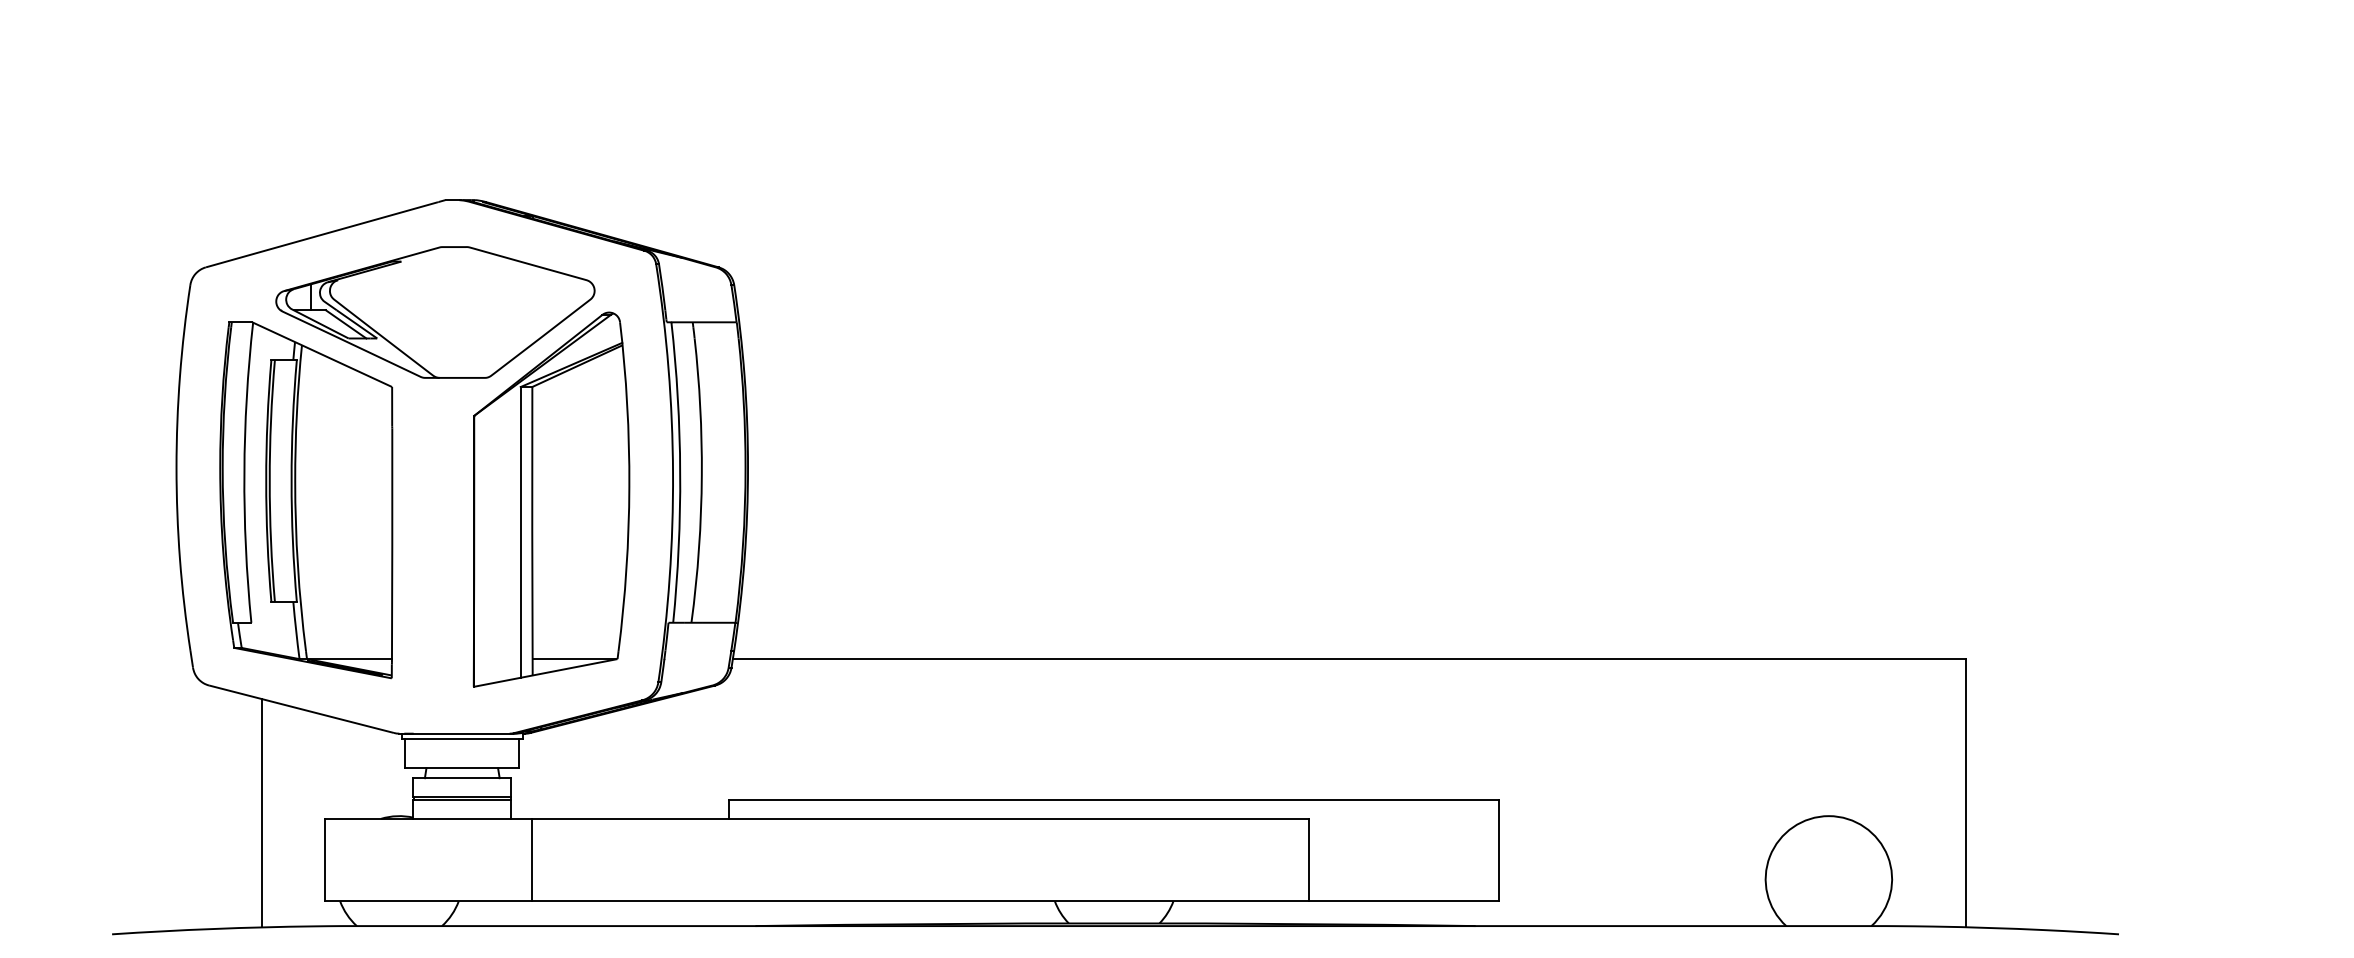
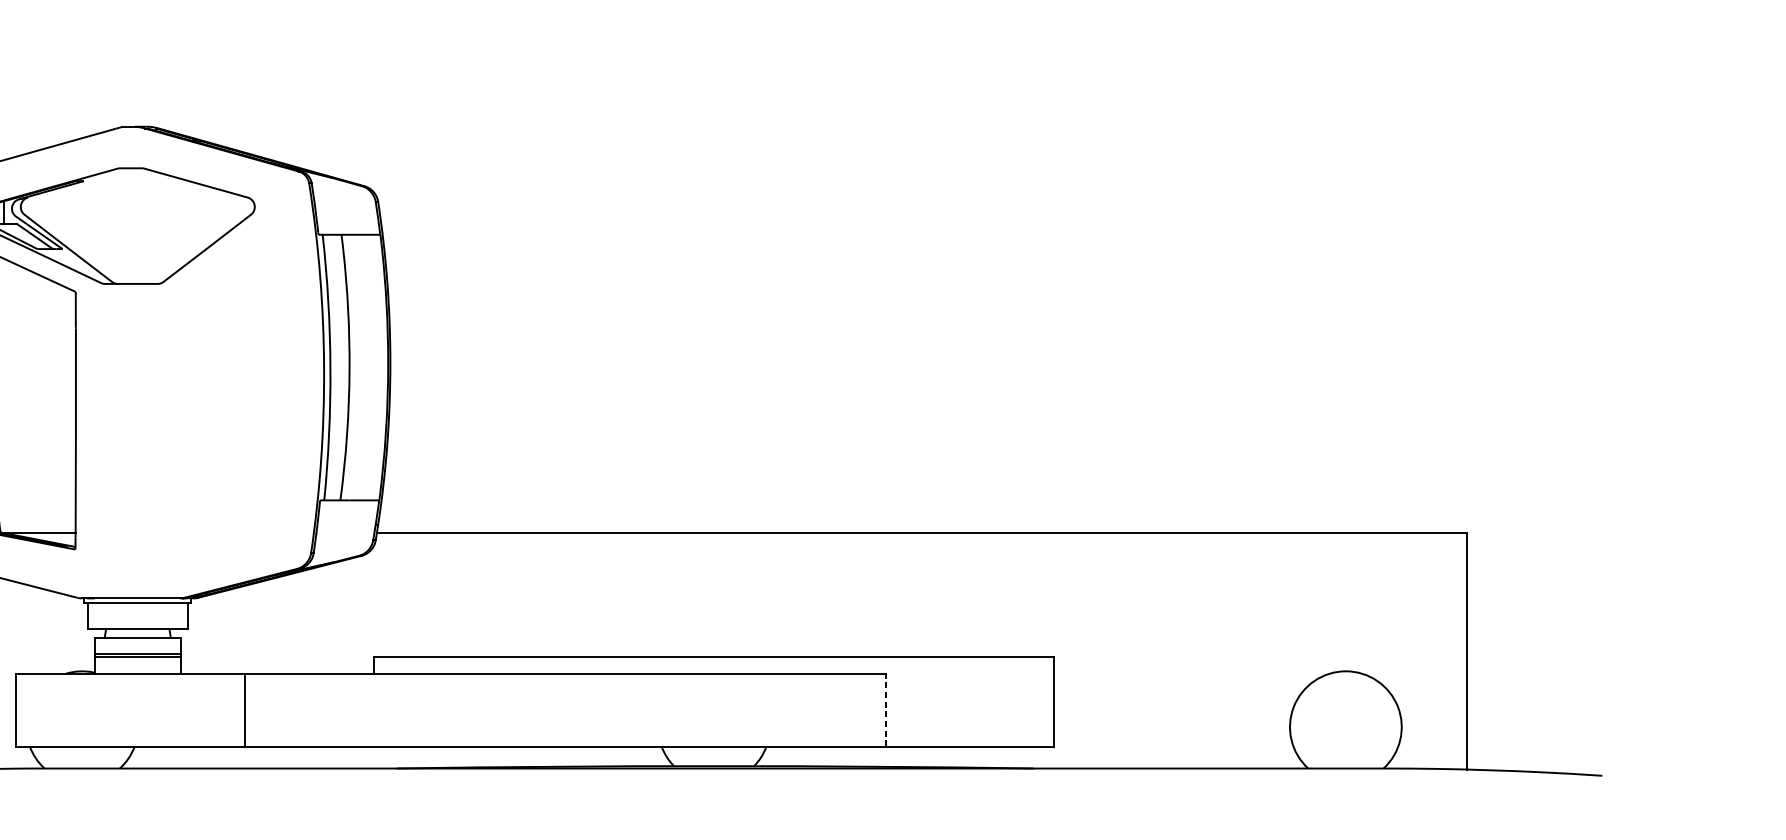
part: (551, 499) -> (216, 391), removed
line: (531, 859) -> (244, 709), moved
line: (1309, 859) -> (886, 709), solid -> dashed

